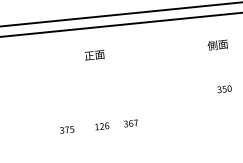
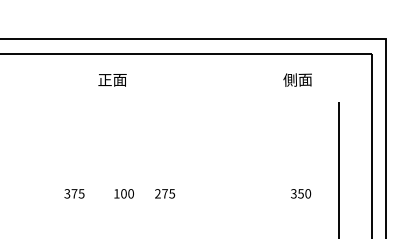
text: (217, 44) -> (297, 79), moved
text: (94, 55) -> (112, 80), moved
text: (224, 88) -> (301, 193), moved
text: (131, 123) -> (165, 193), 367 -> 275
text: (104, 125) -> (127, 193), 126 -> 100

